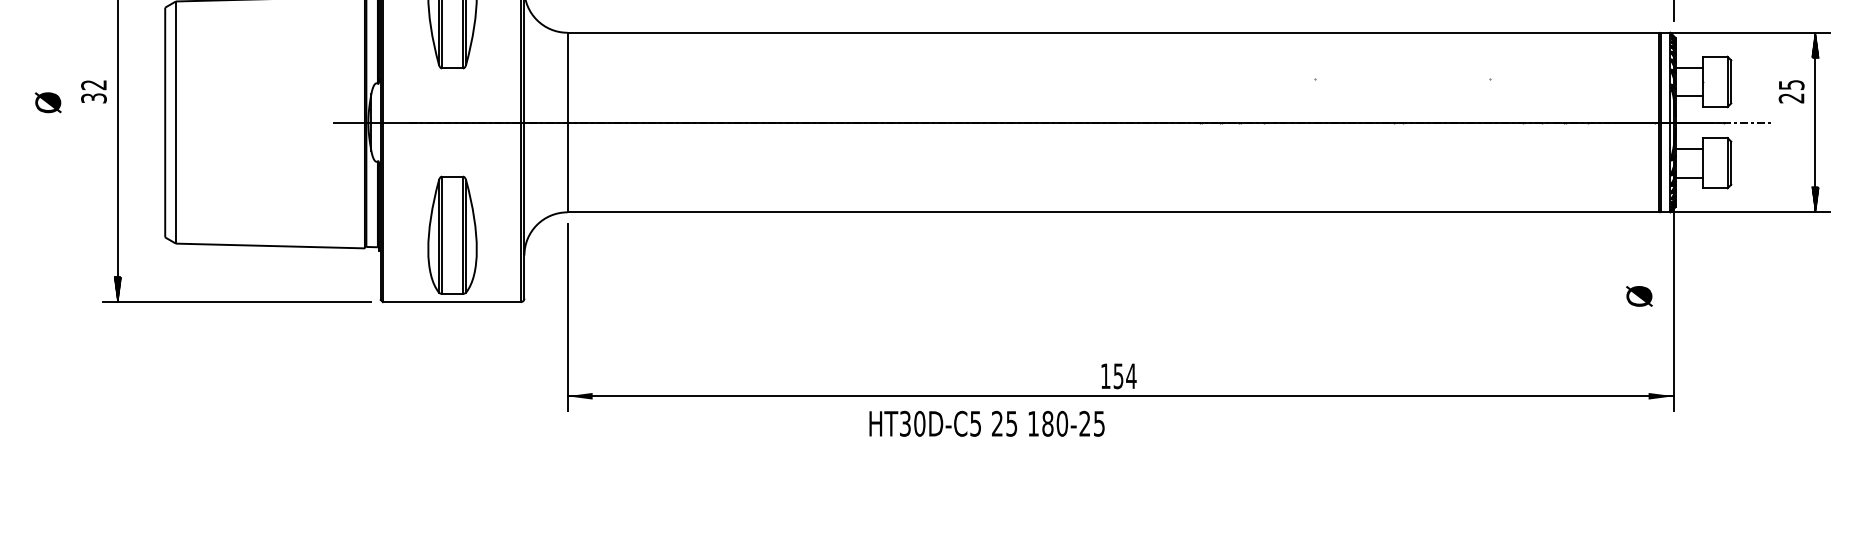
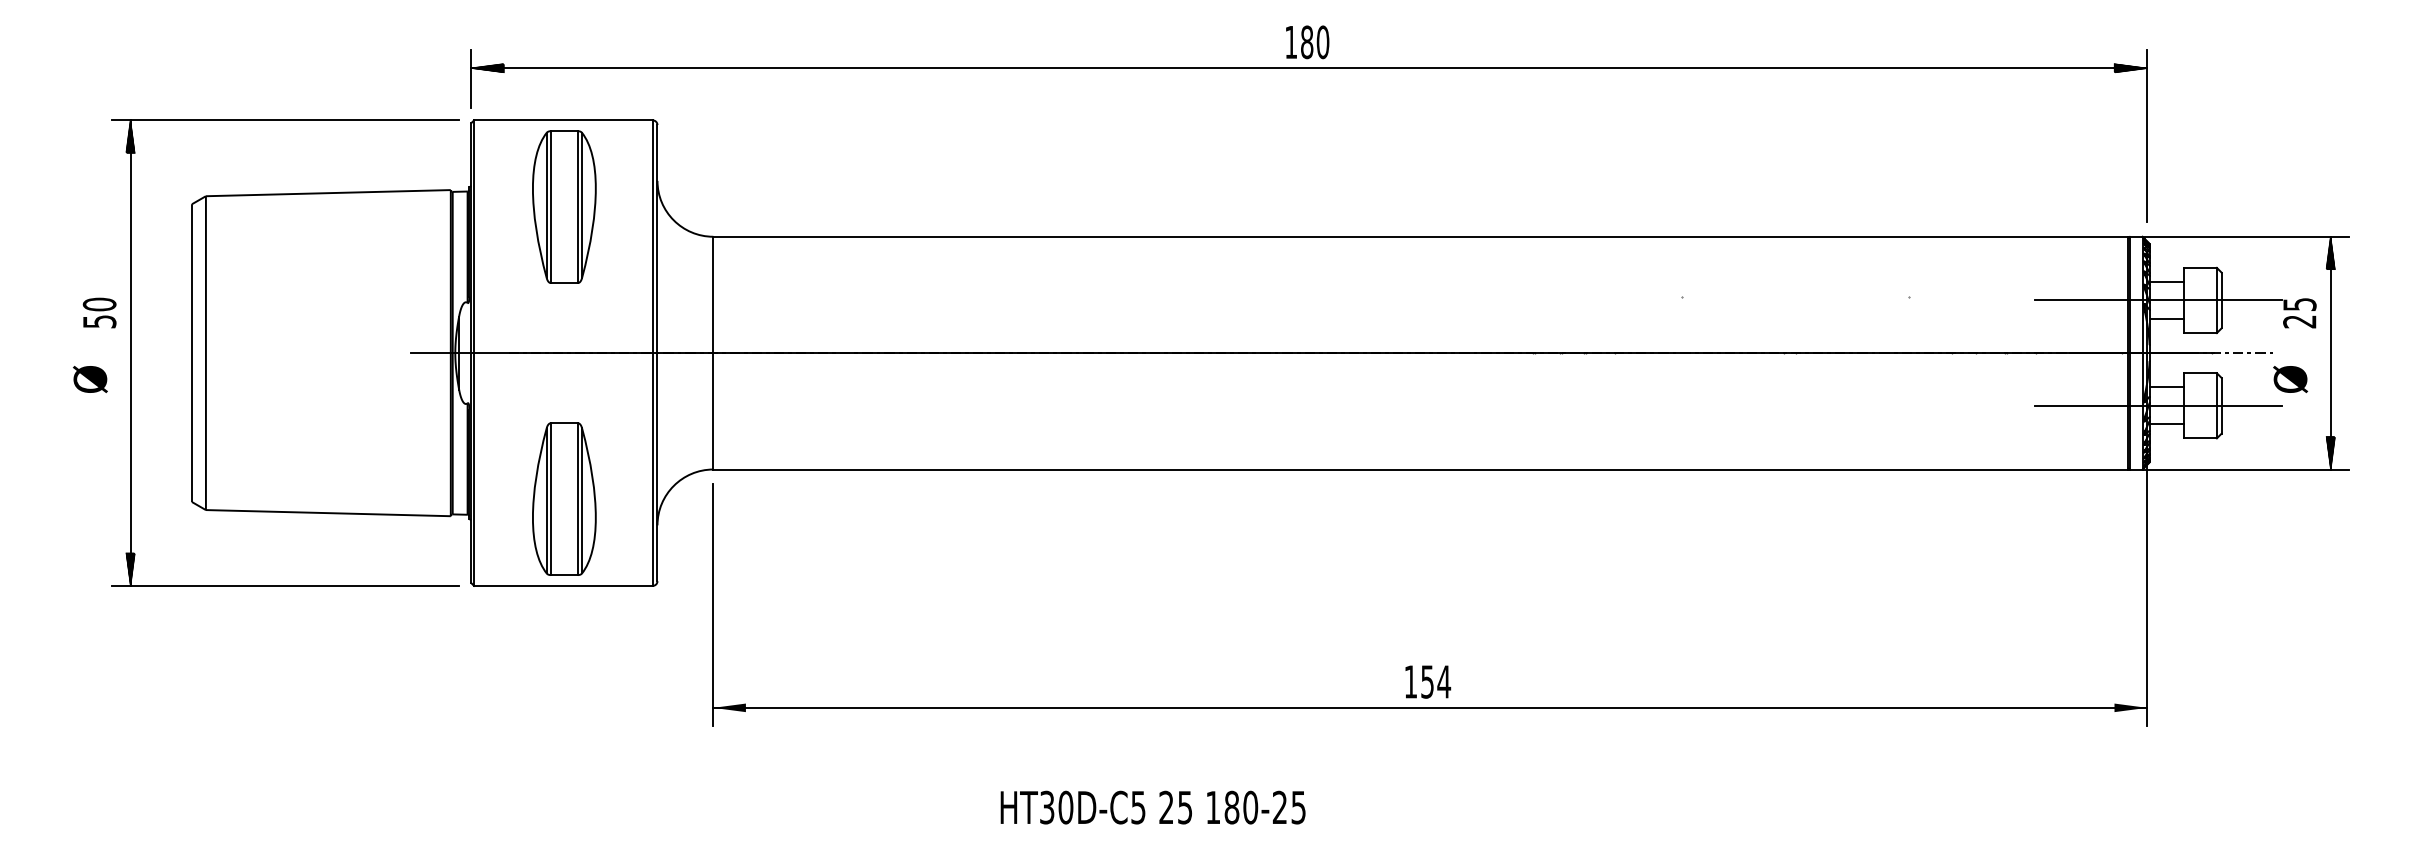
line: (1682, 81) -> (2158, 300), added
text: (93, 91) -> (99, 312), 32 -> 50
text: (48, 102) -> (90, 379), moved
line: (1682, 162) -> (2158, 405), added
text: (1639, 296) -> (2290, 379), moved
text: (986, 423) -> (1152, 807), moved

